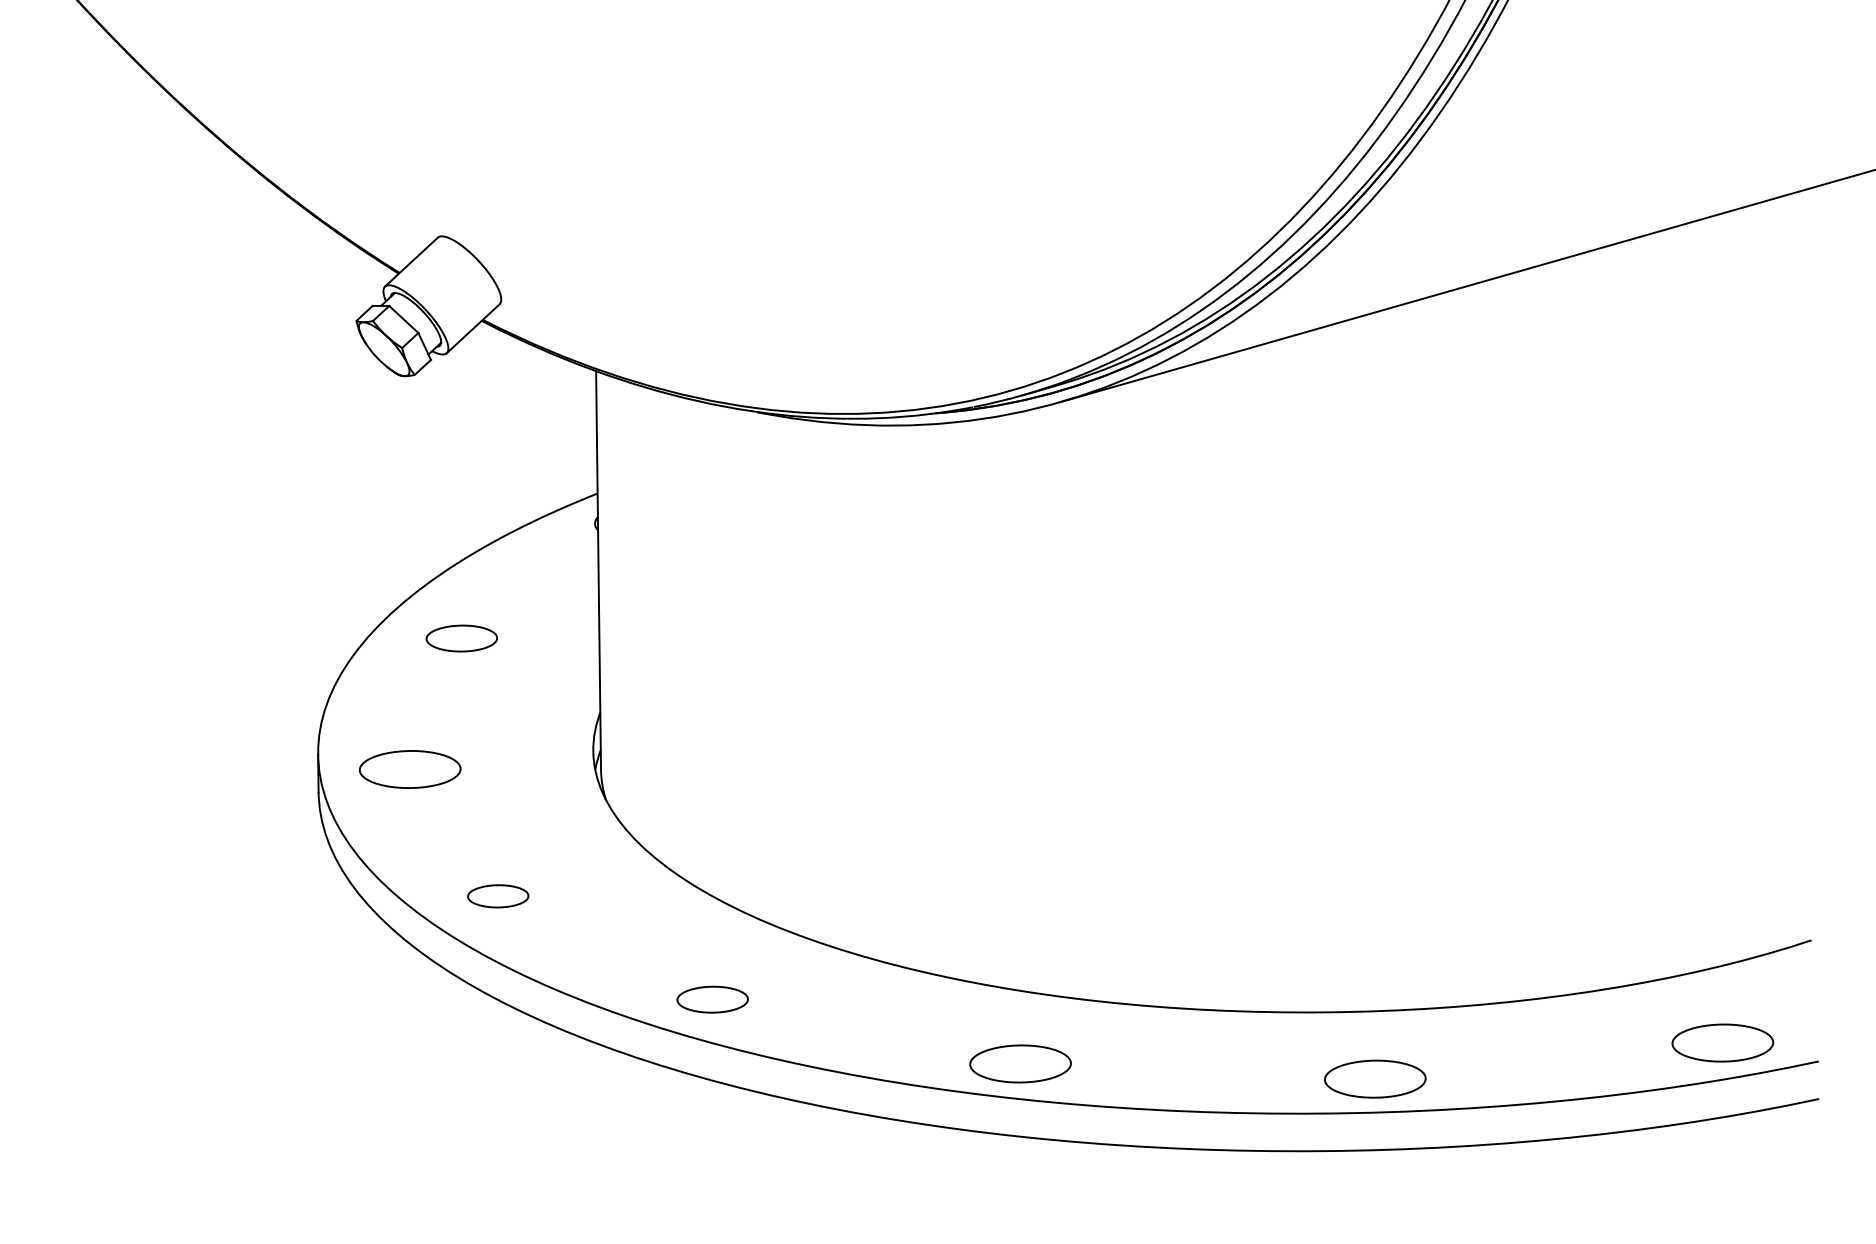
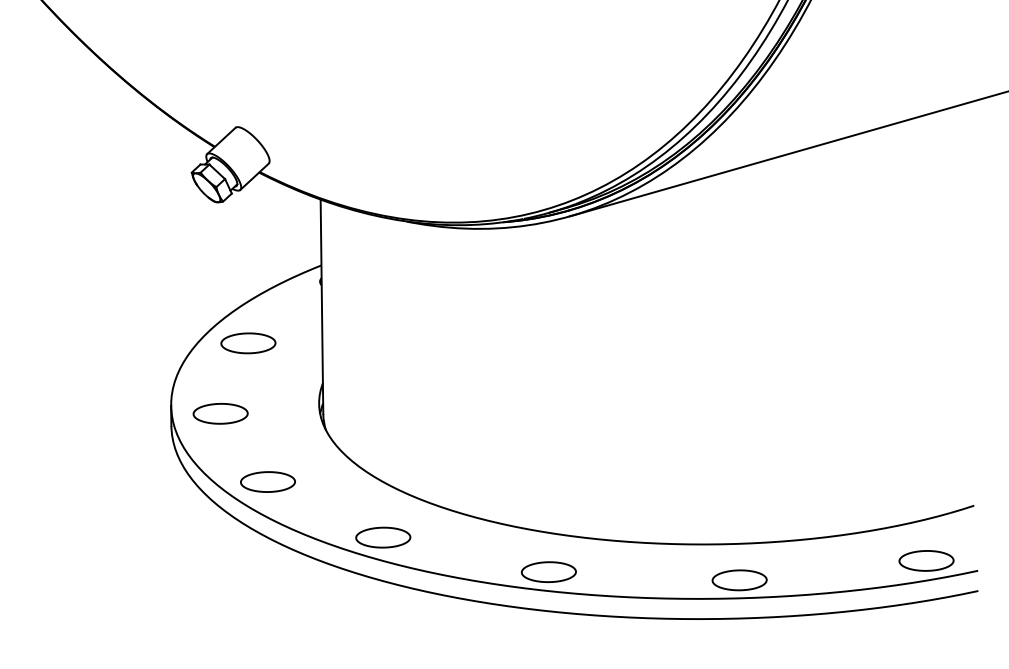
part: (461, 638) -> (248, 343), size x1.43
part: (497, 895) -> (267, 481), size x1.67
part: (712, 999) -> (383, 537), size x1.43

